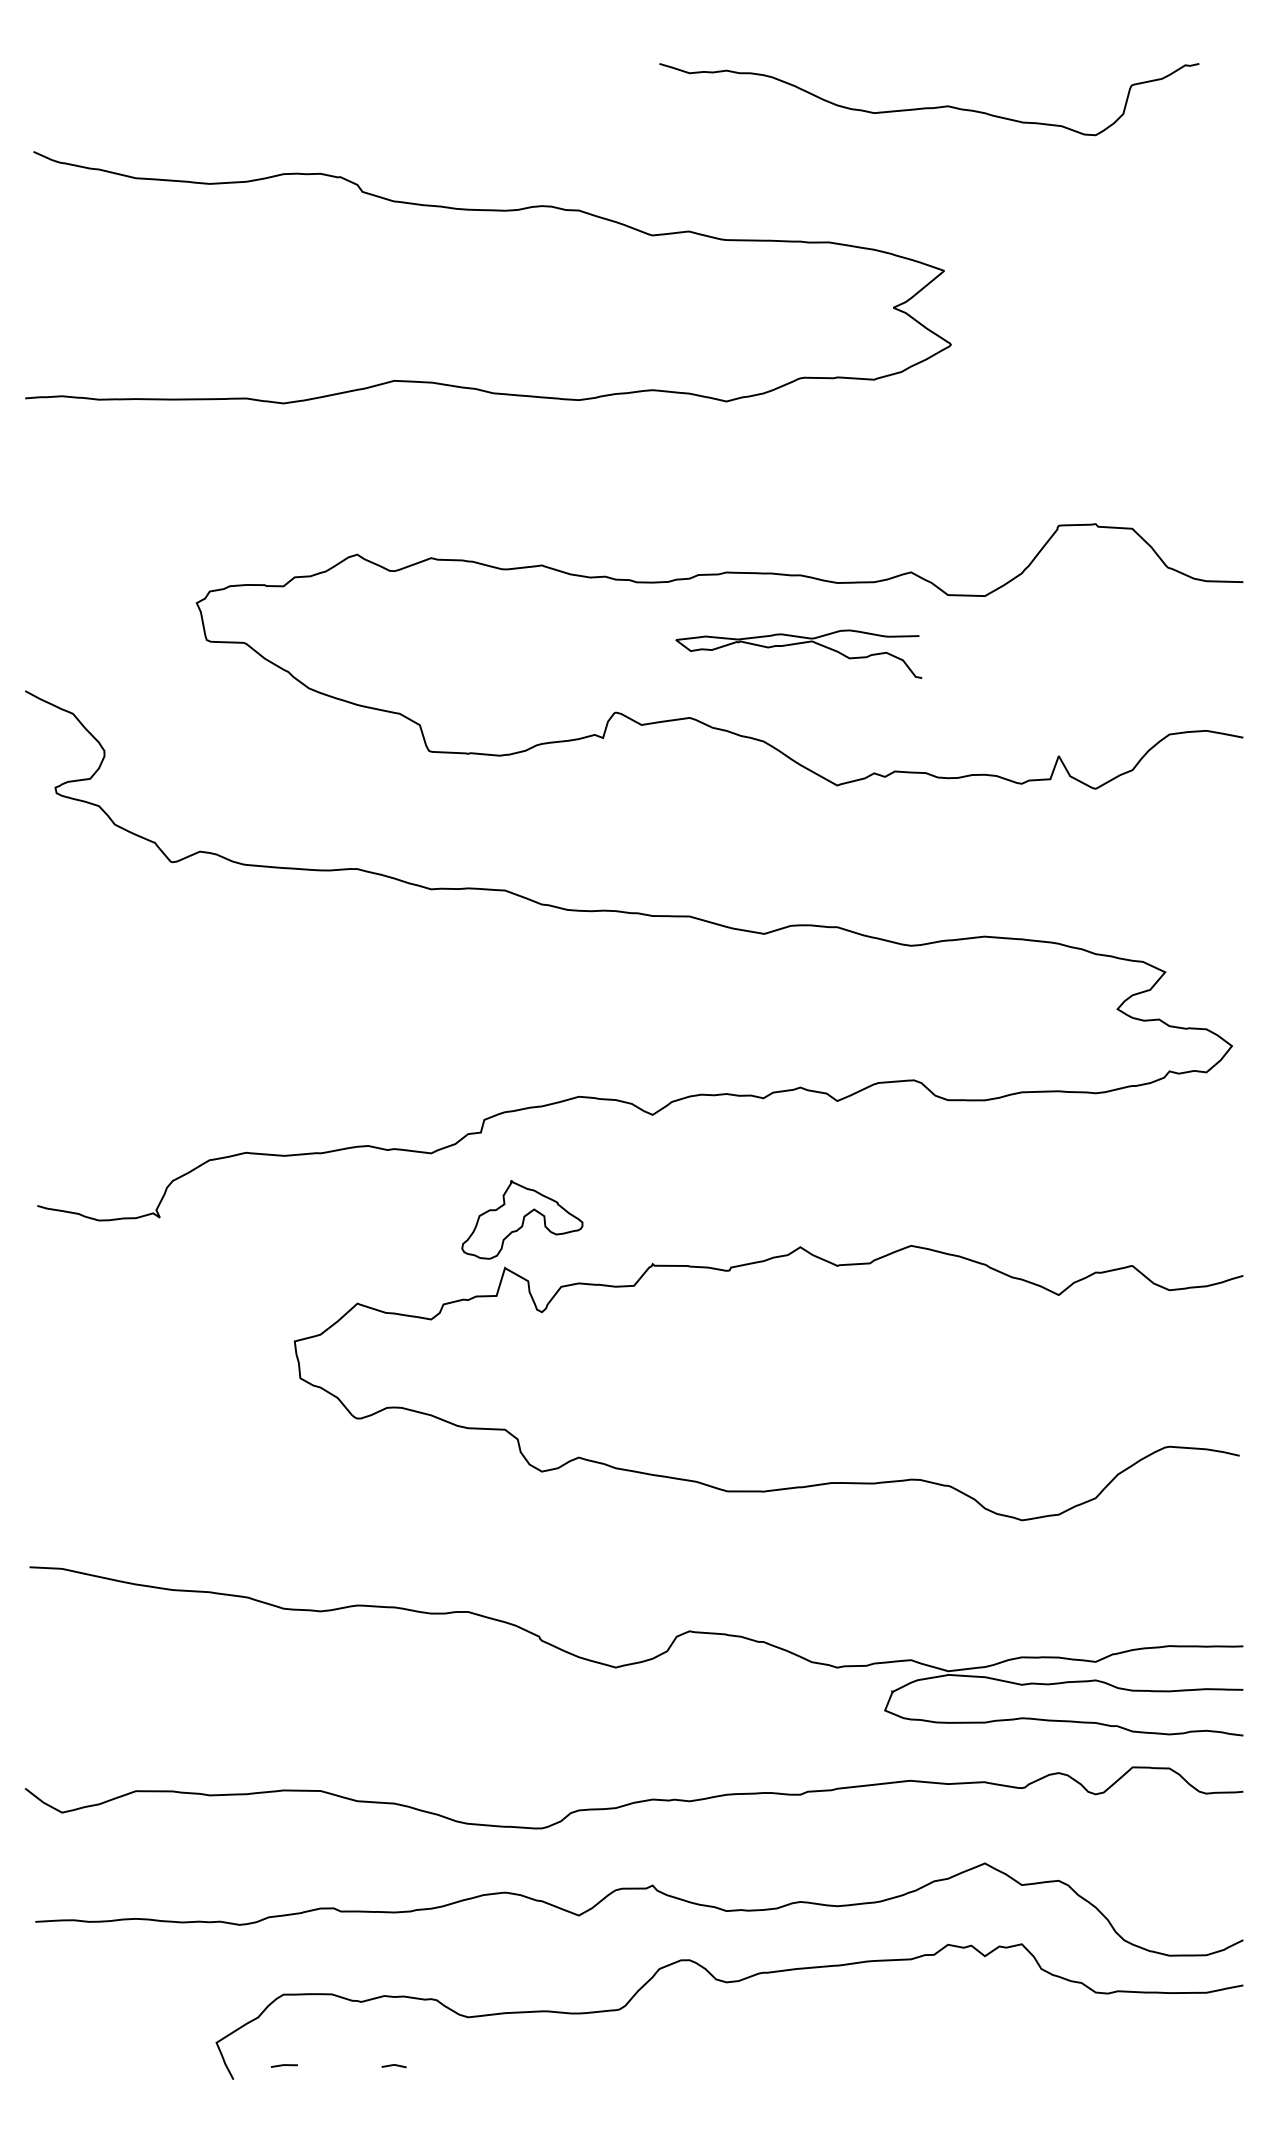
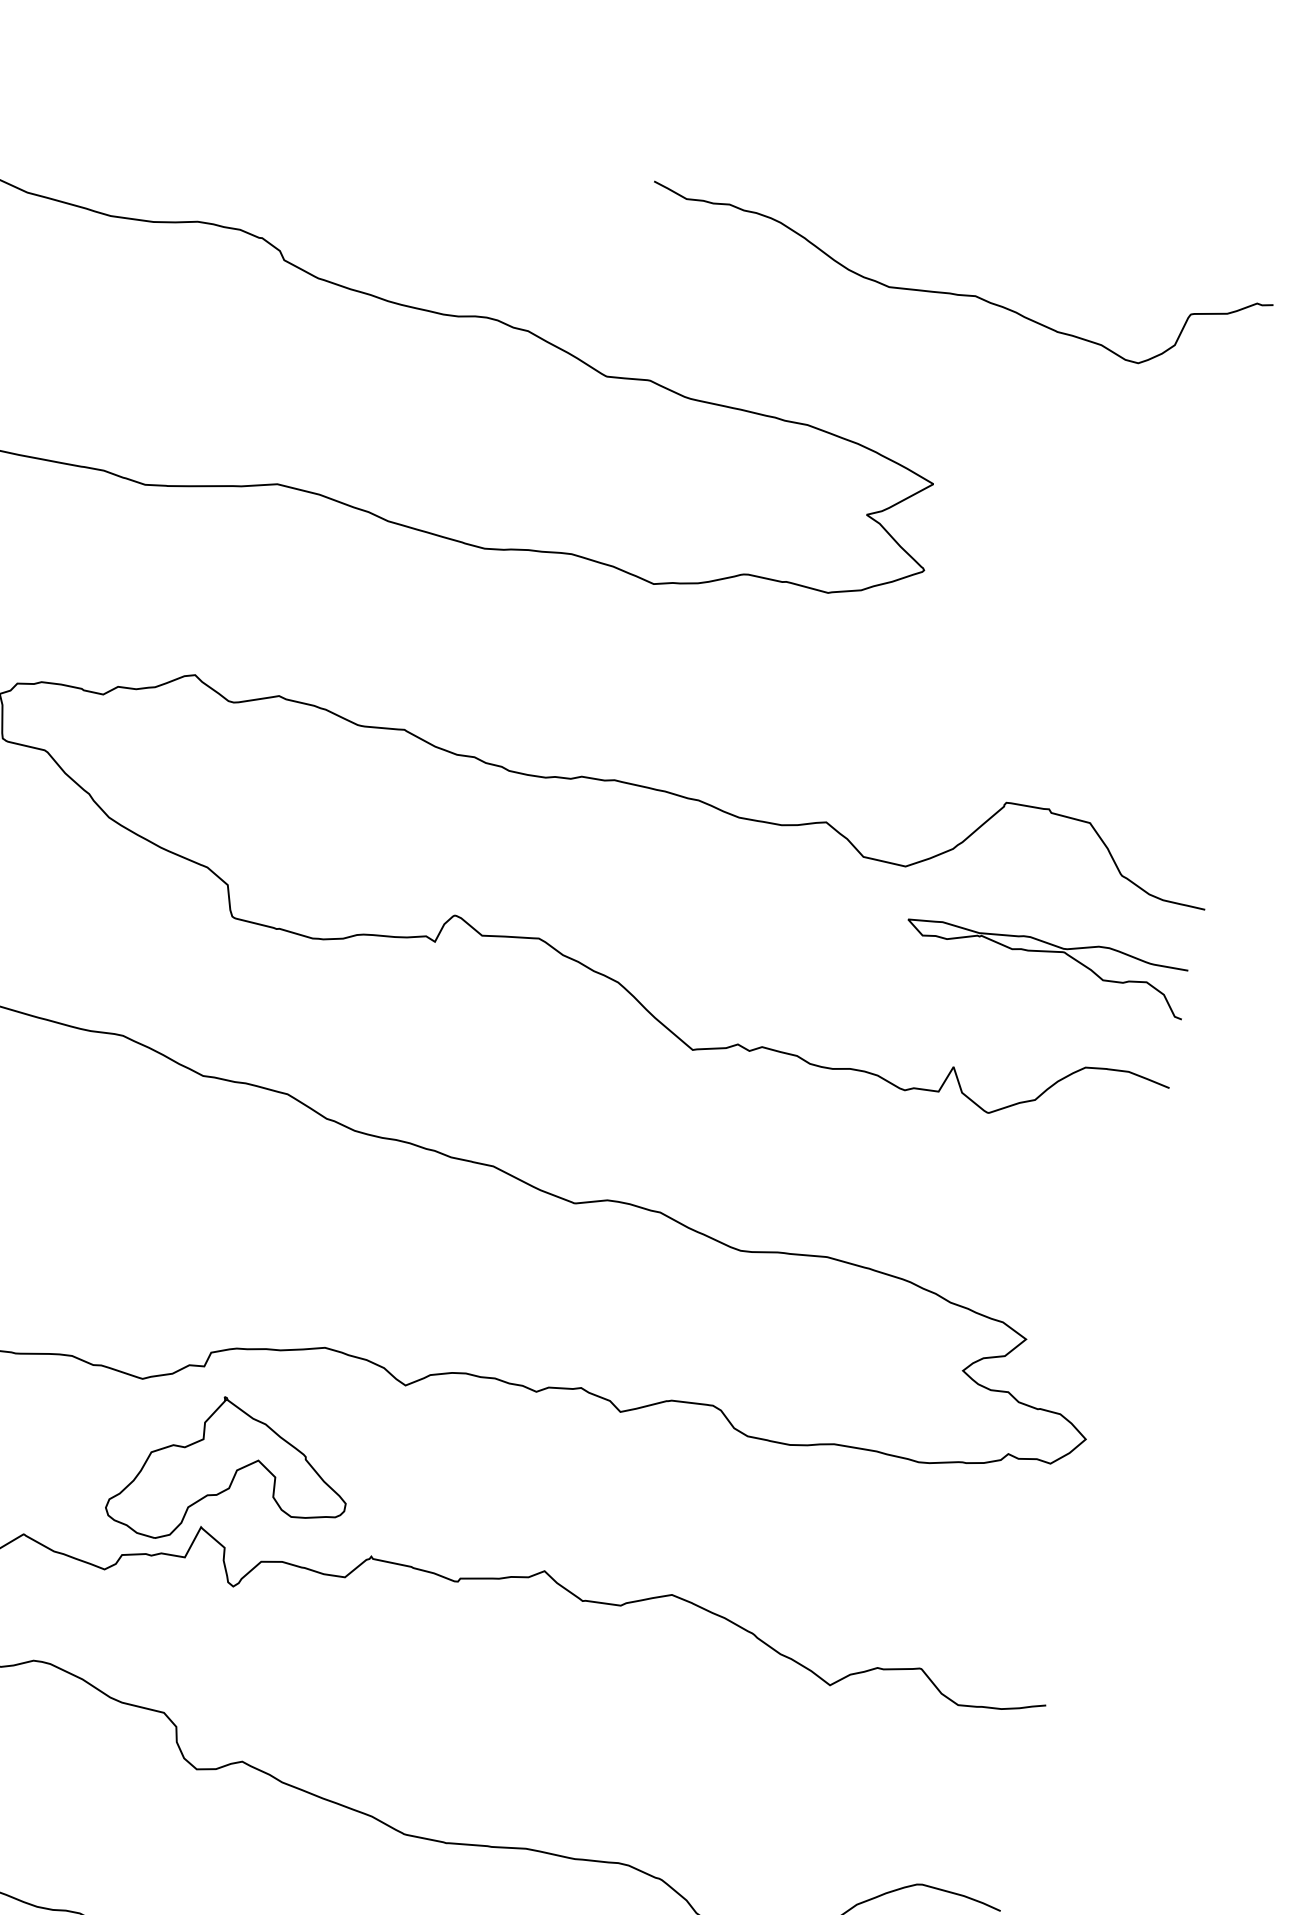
curve: (798, 644) -> (1047, 952), moved
part: (522, 1219) -> (232, 1475), size x1.67

